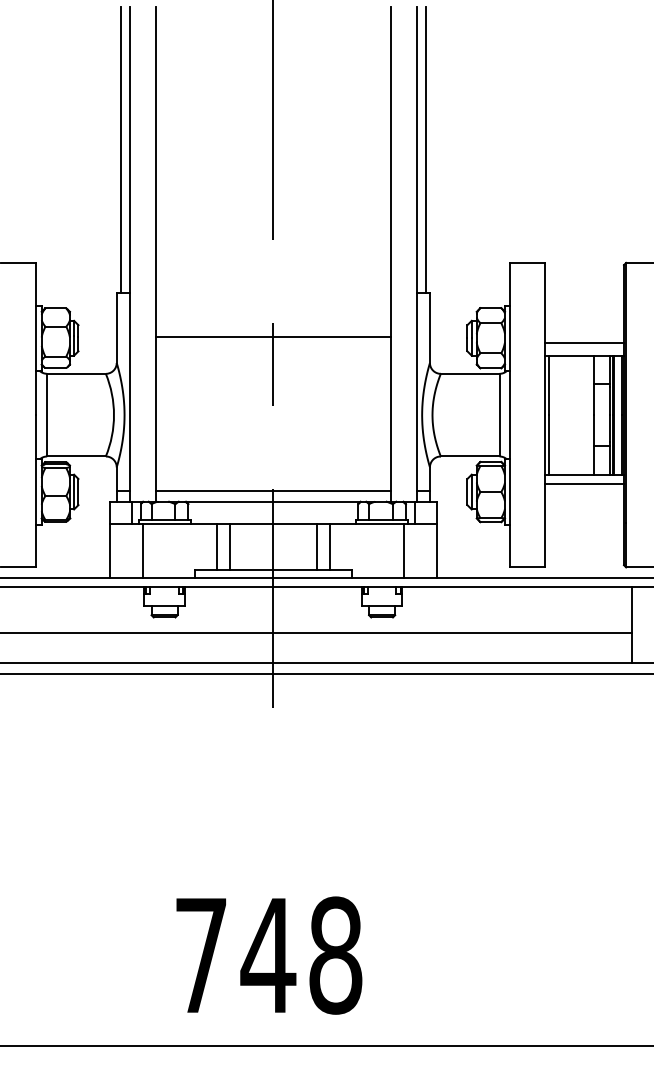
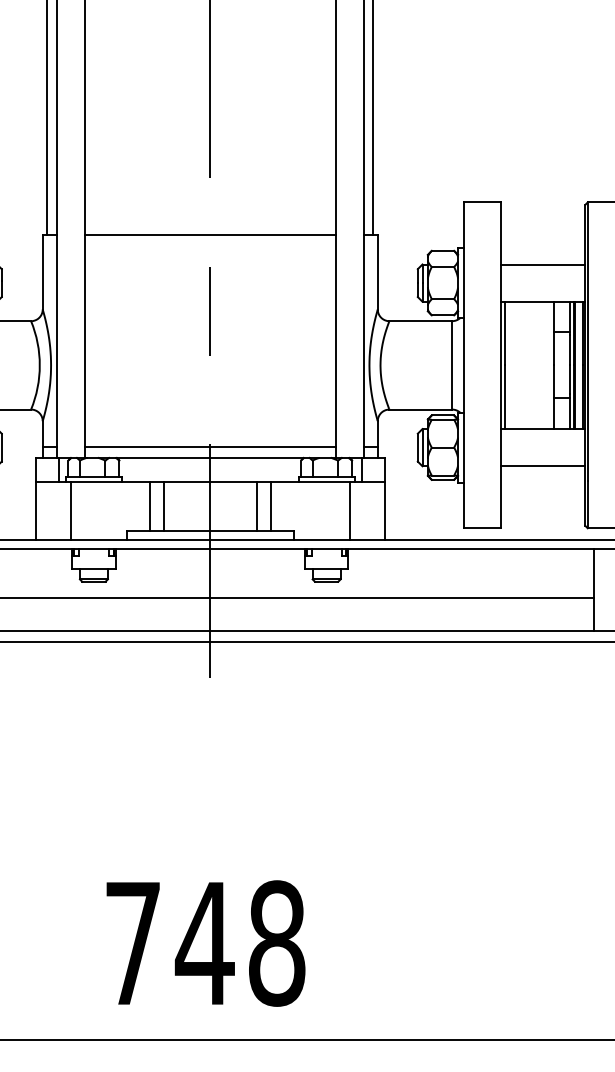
line: (272, 337) -> (209, 235), moved
line: (584, 342) -> (543, 264), moved
line: (584, 484) -> (543, 466), moved

